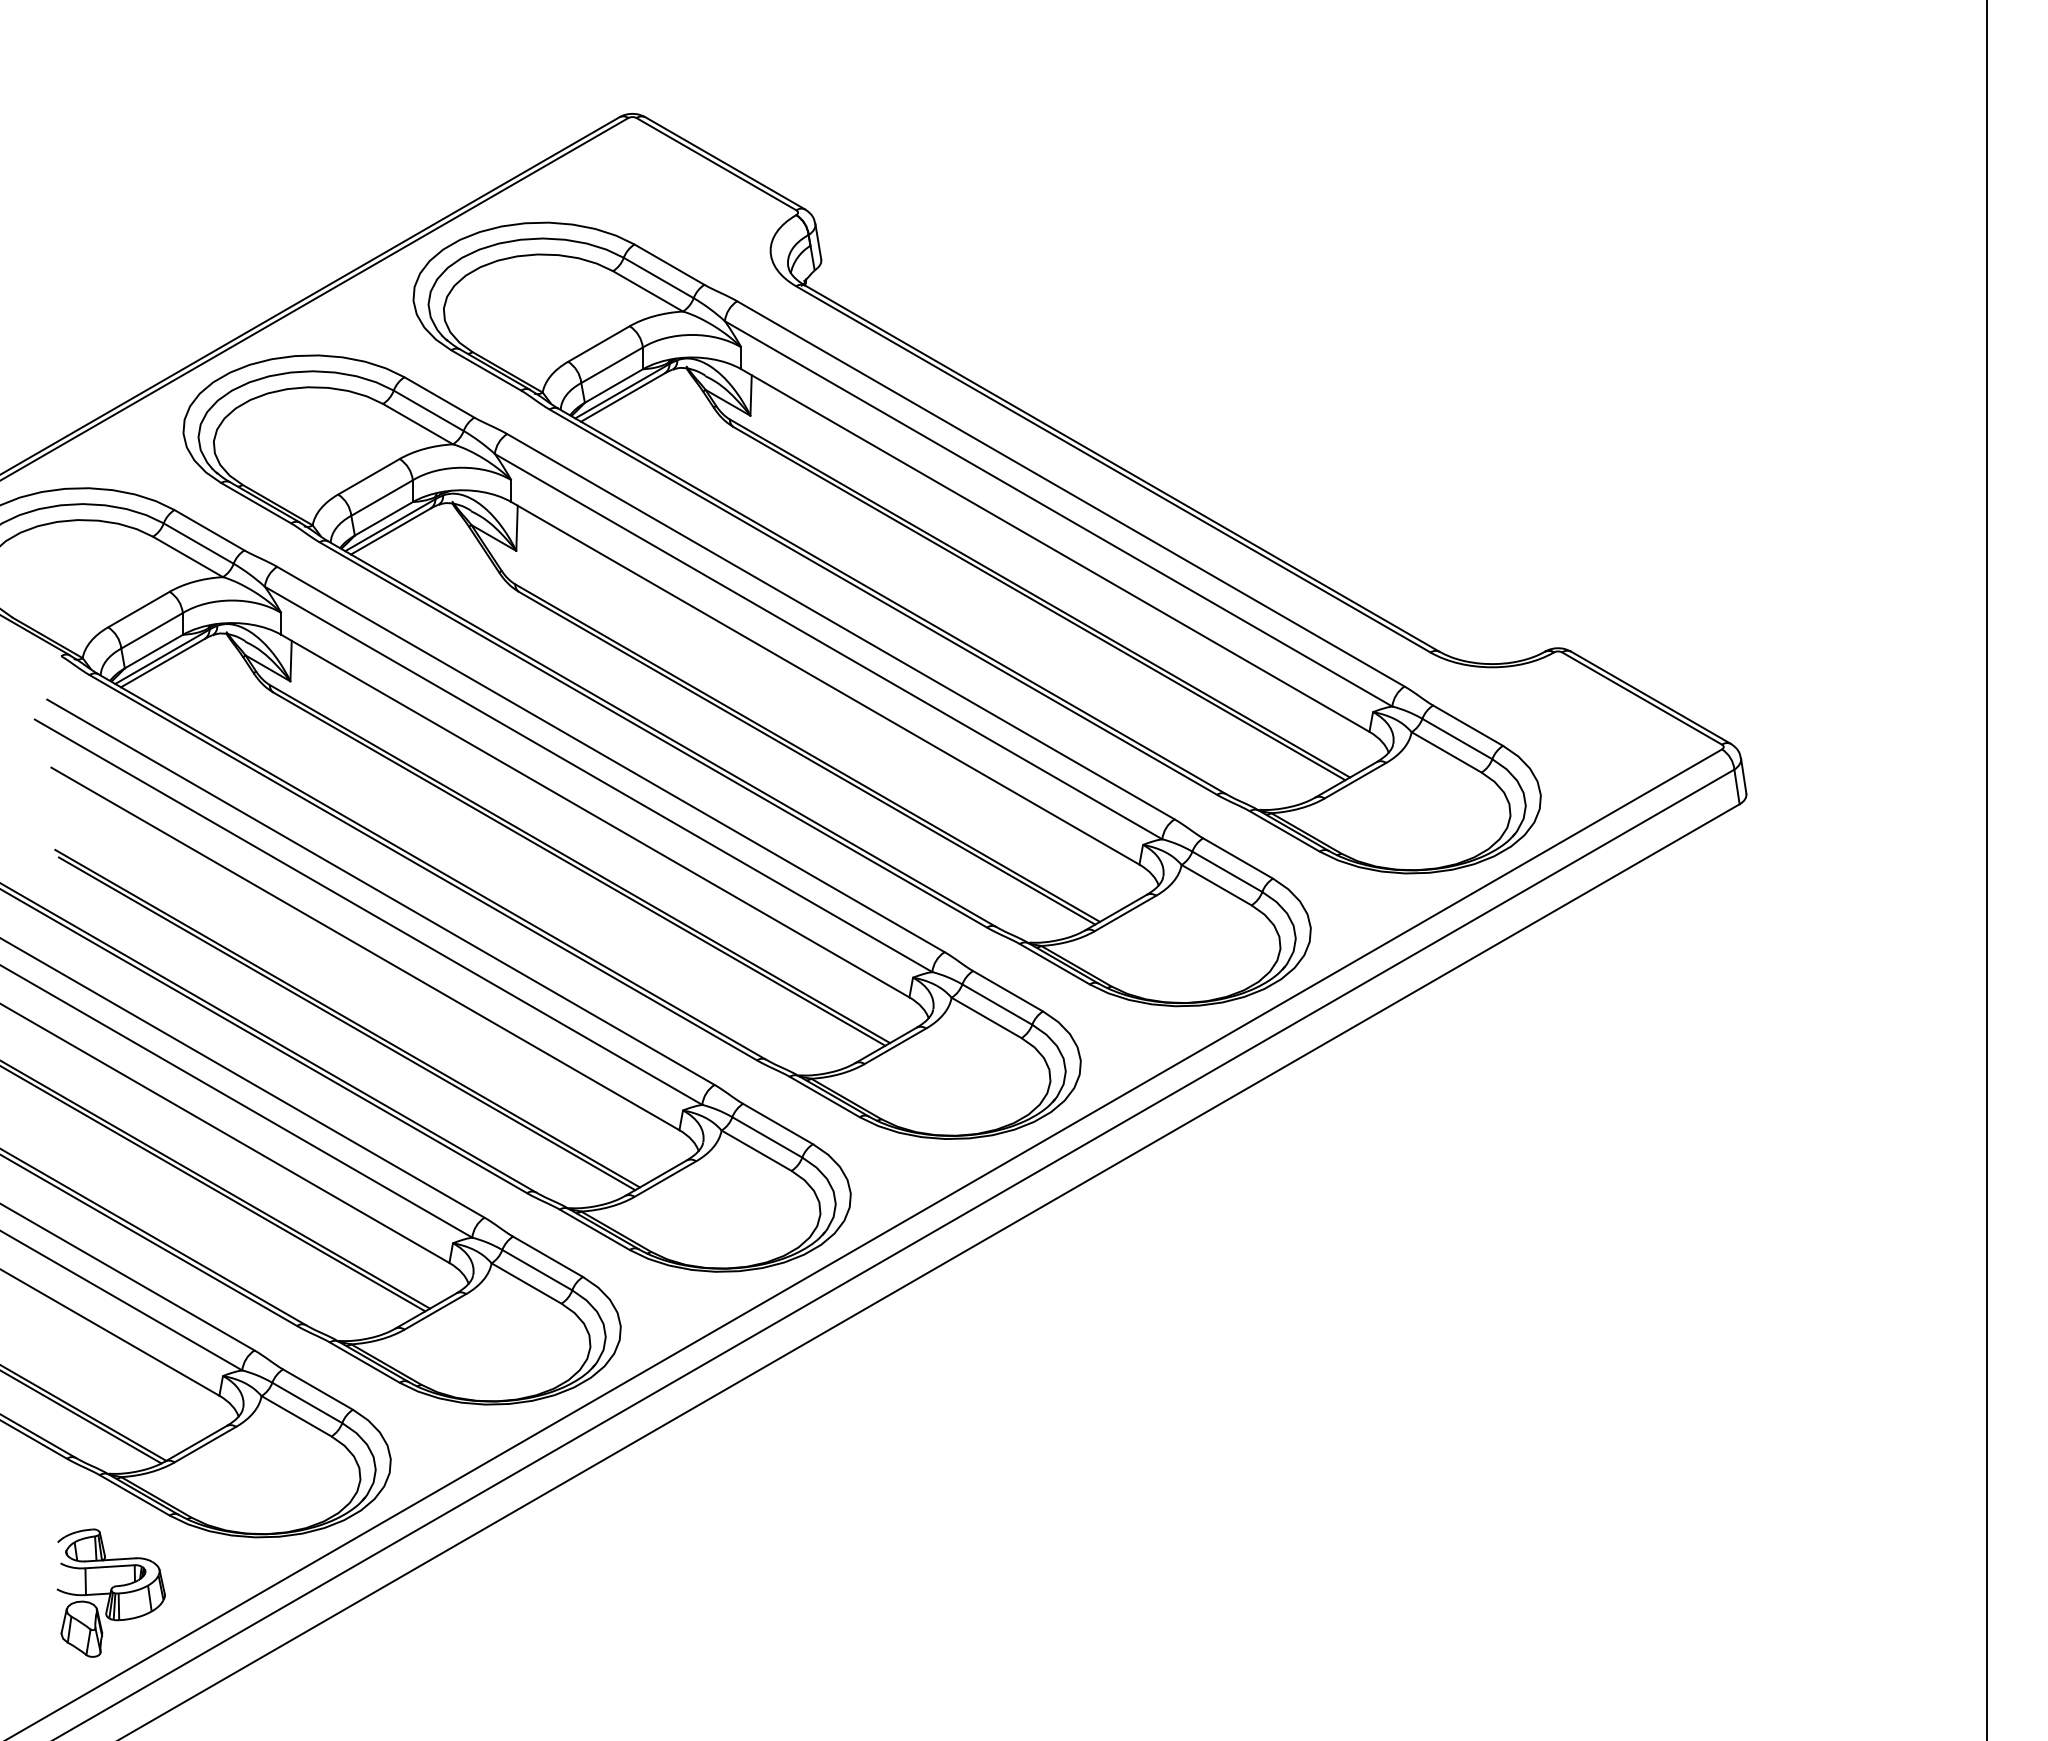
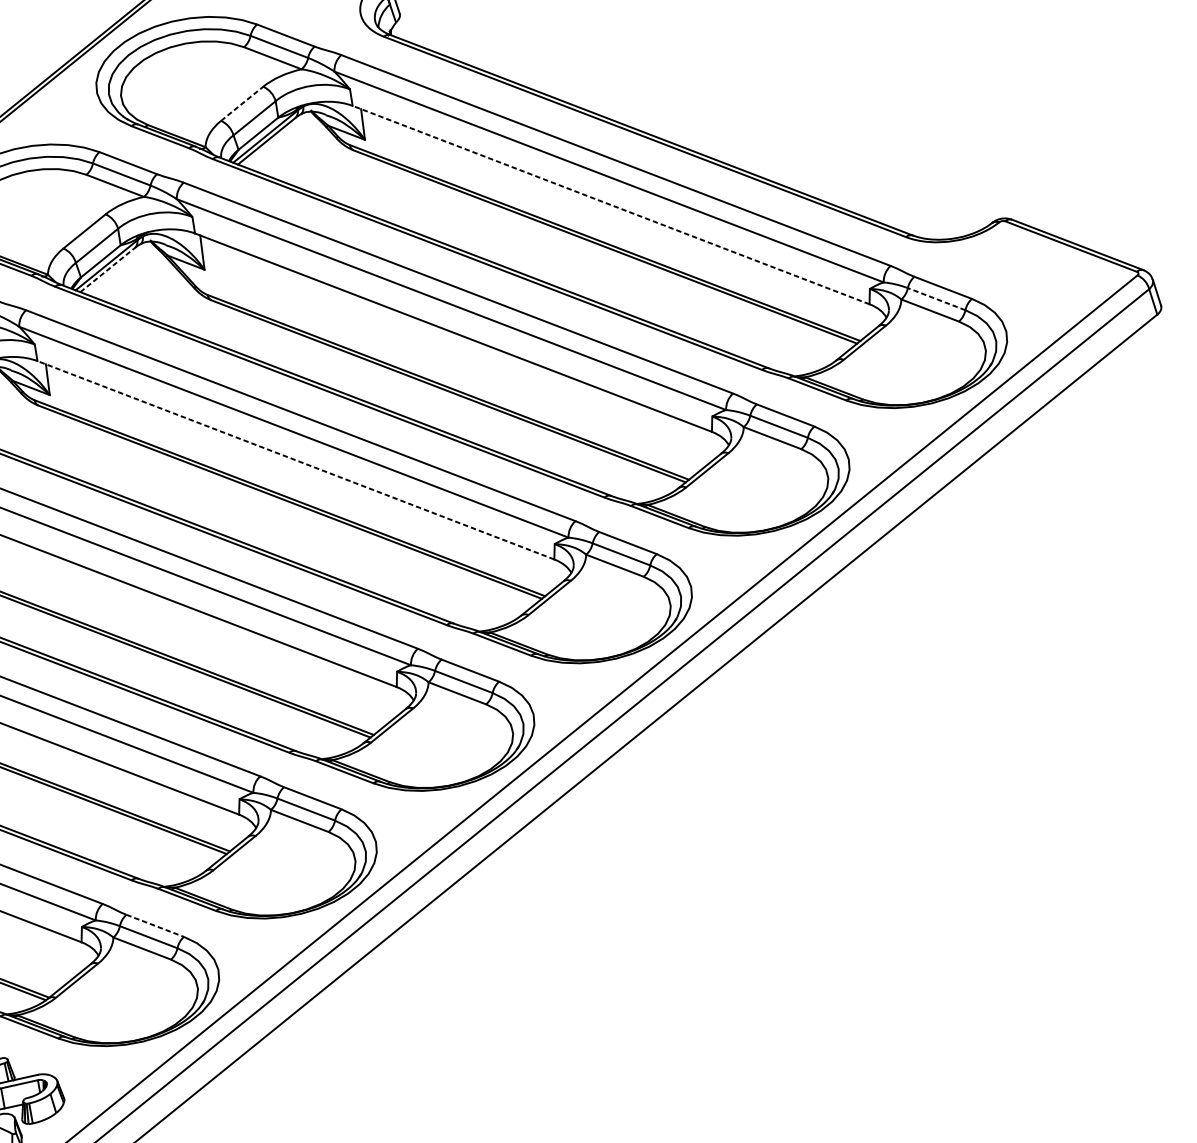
line: (598, 344) -> (241, 104), solid -> dashed
line: (390, 531) -> (107, 270), solid -> dashed
line: (1055, 550) -> (611, 205), solid -> dashed
line: (1456, 738) -> (935, 298), solid -> dashed
line: (595, 816) -> (295, 460), solid -> dashed
line: (318, 1389) -> (155, 925), solid -> dashed

